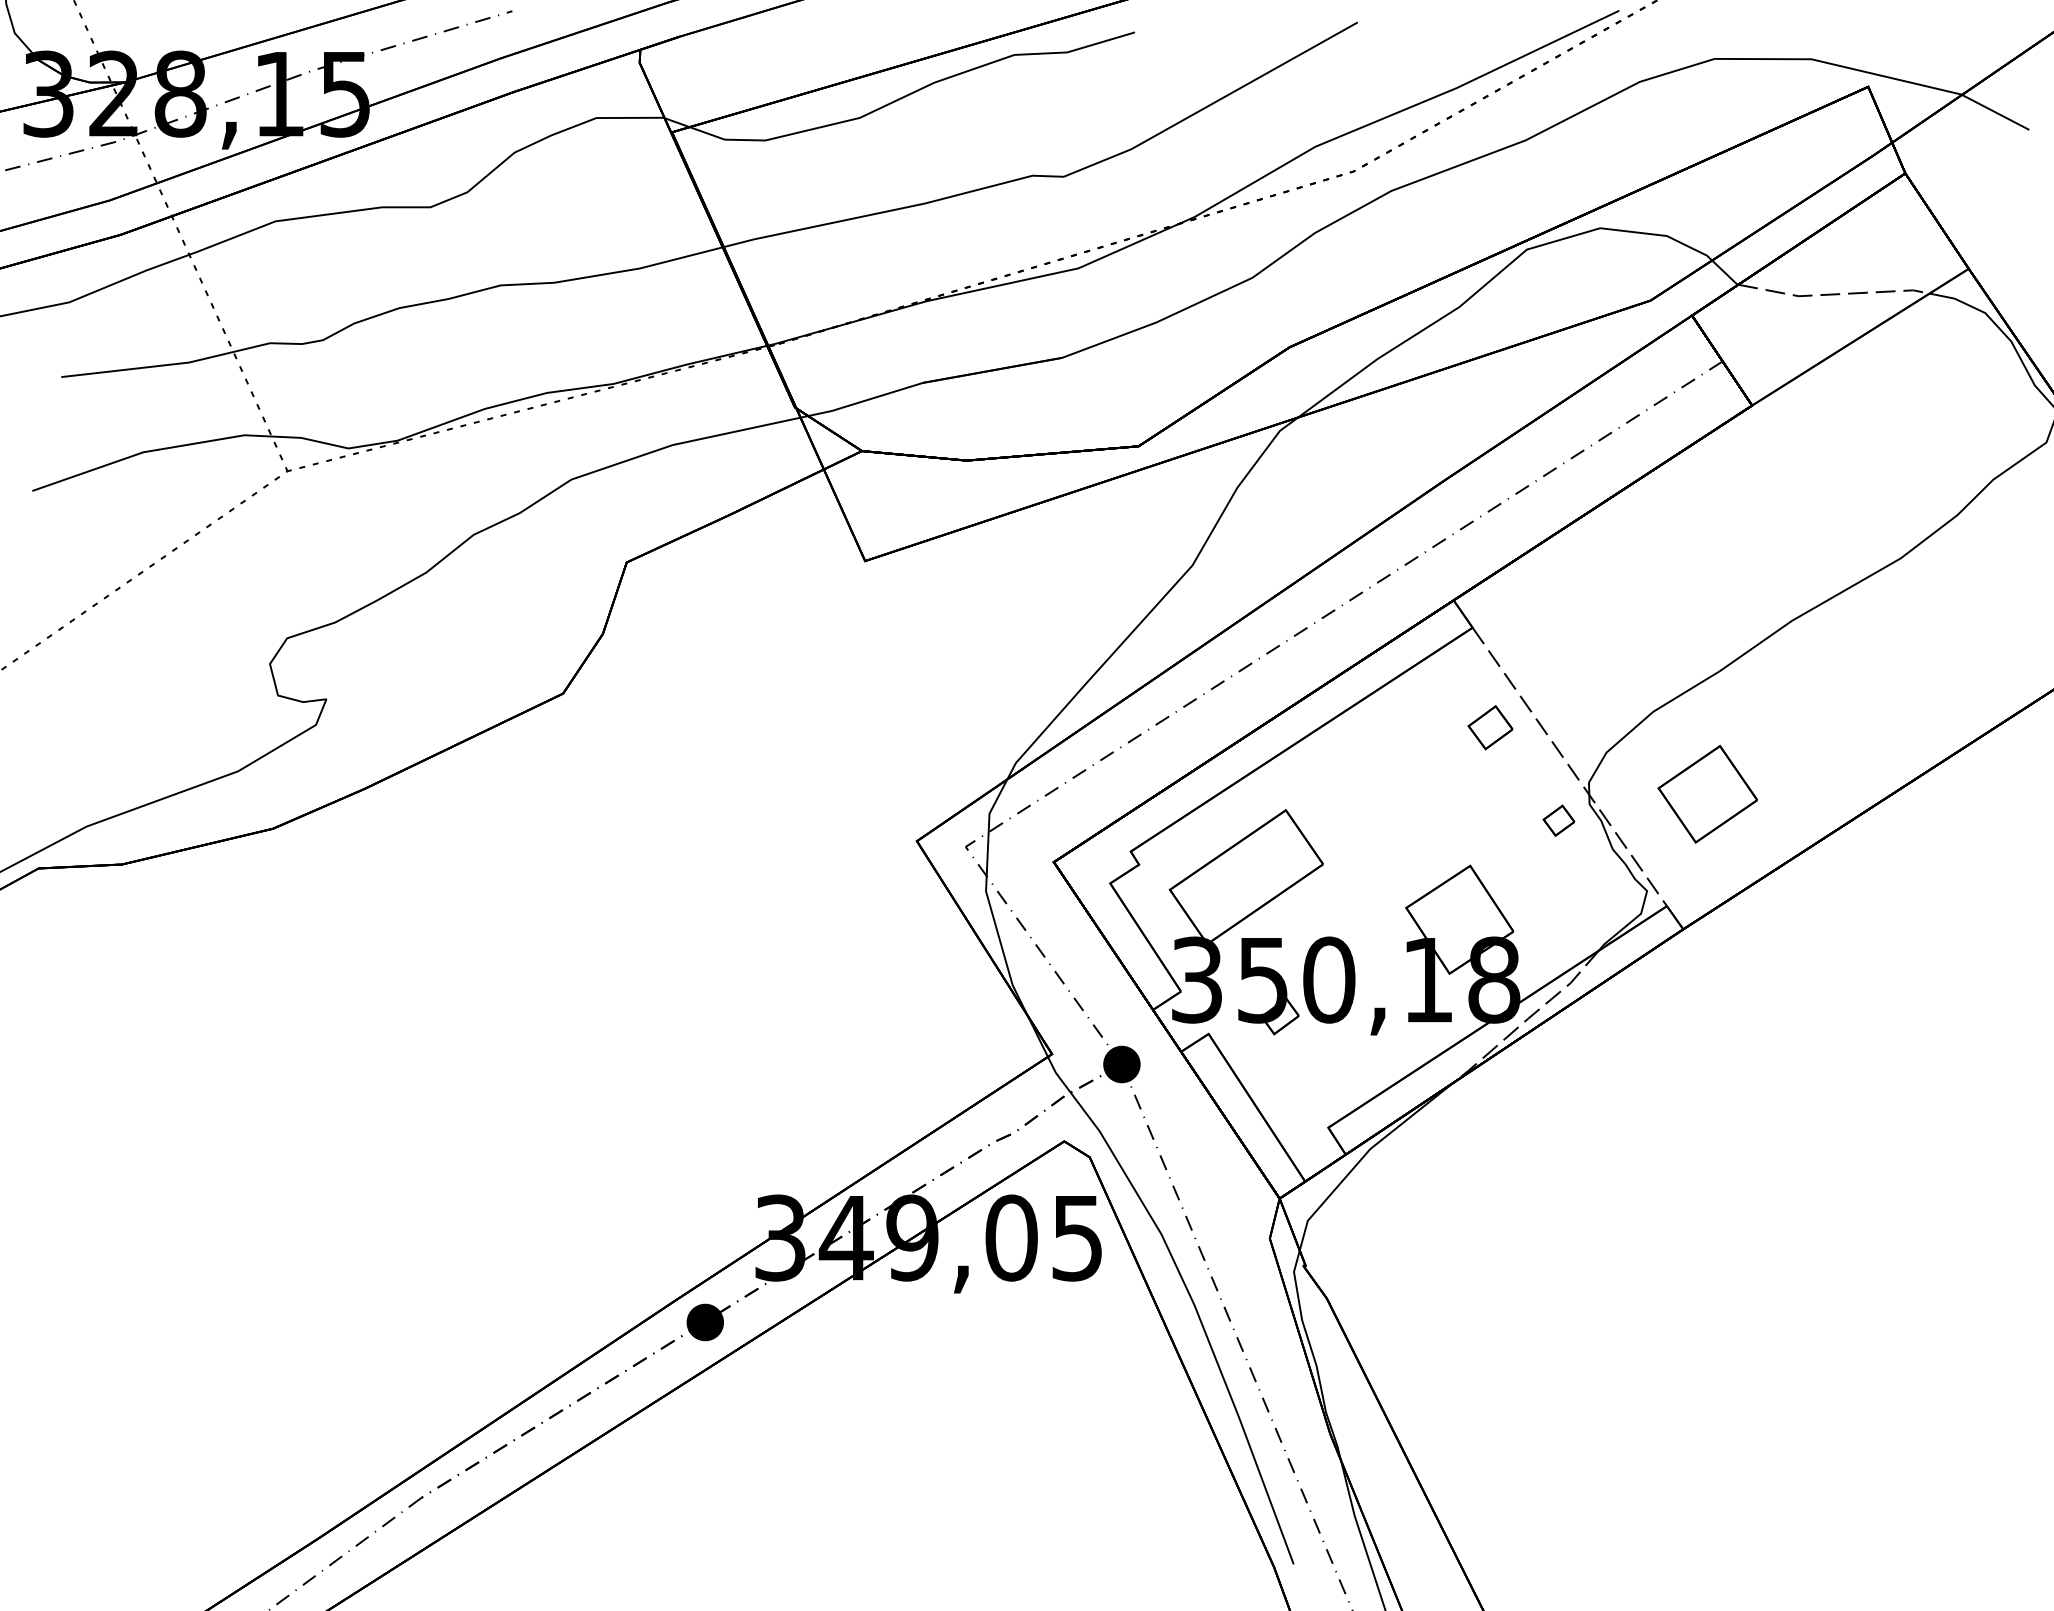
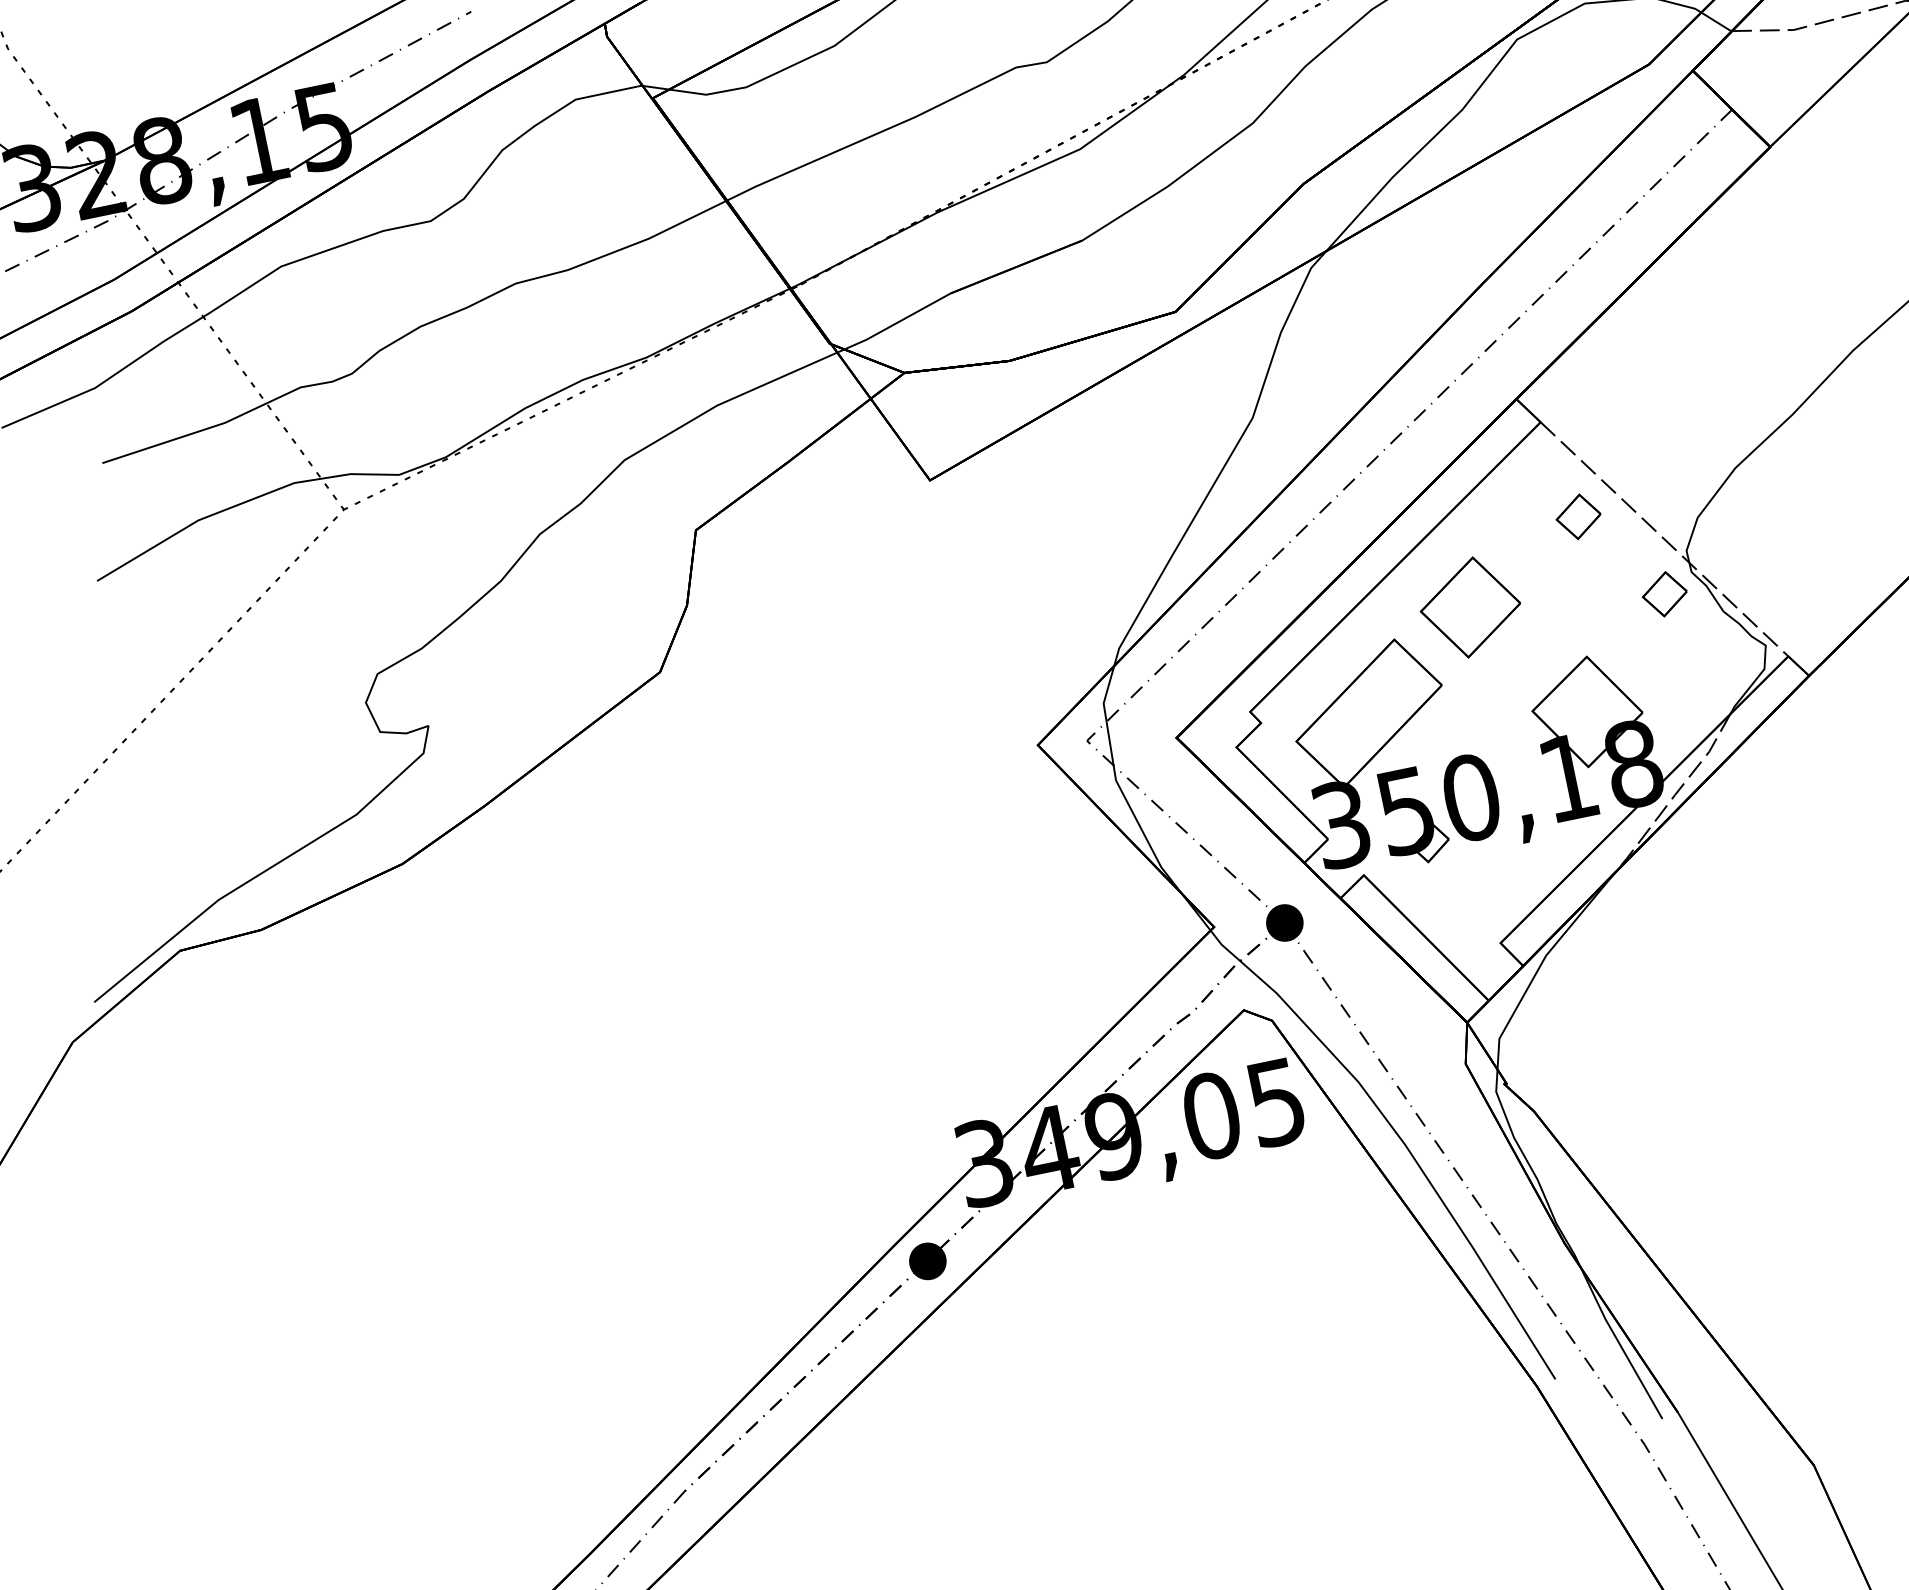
part: (1707, 794) -> (1470, 607), moved
part: (1558, 820) -> (1664, 594), size x1.43

